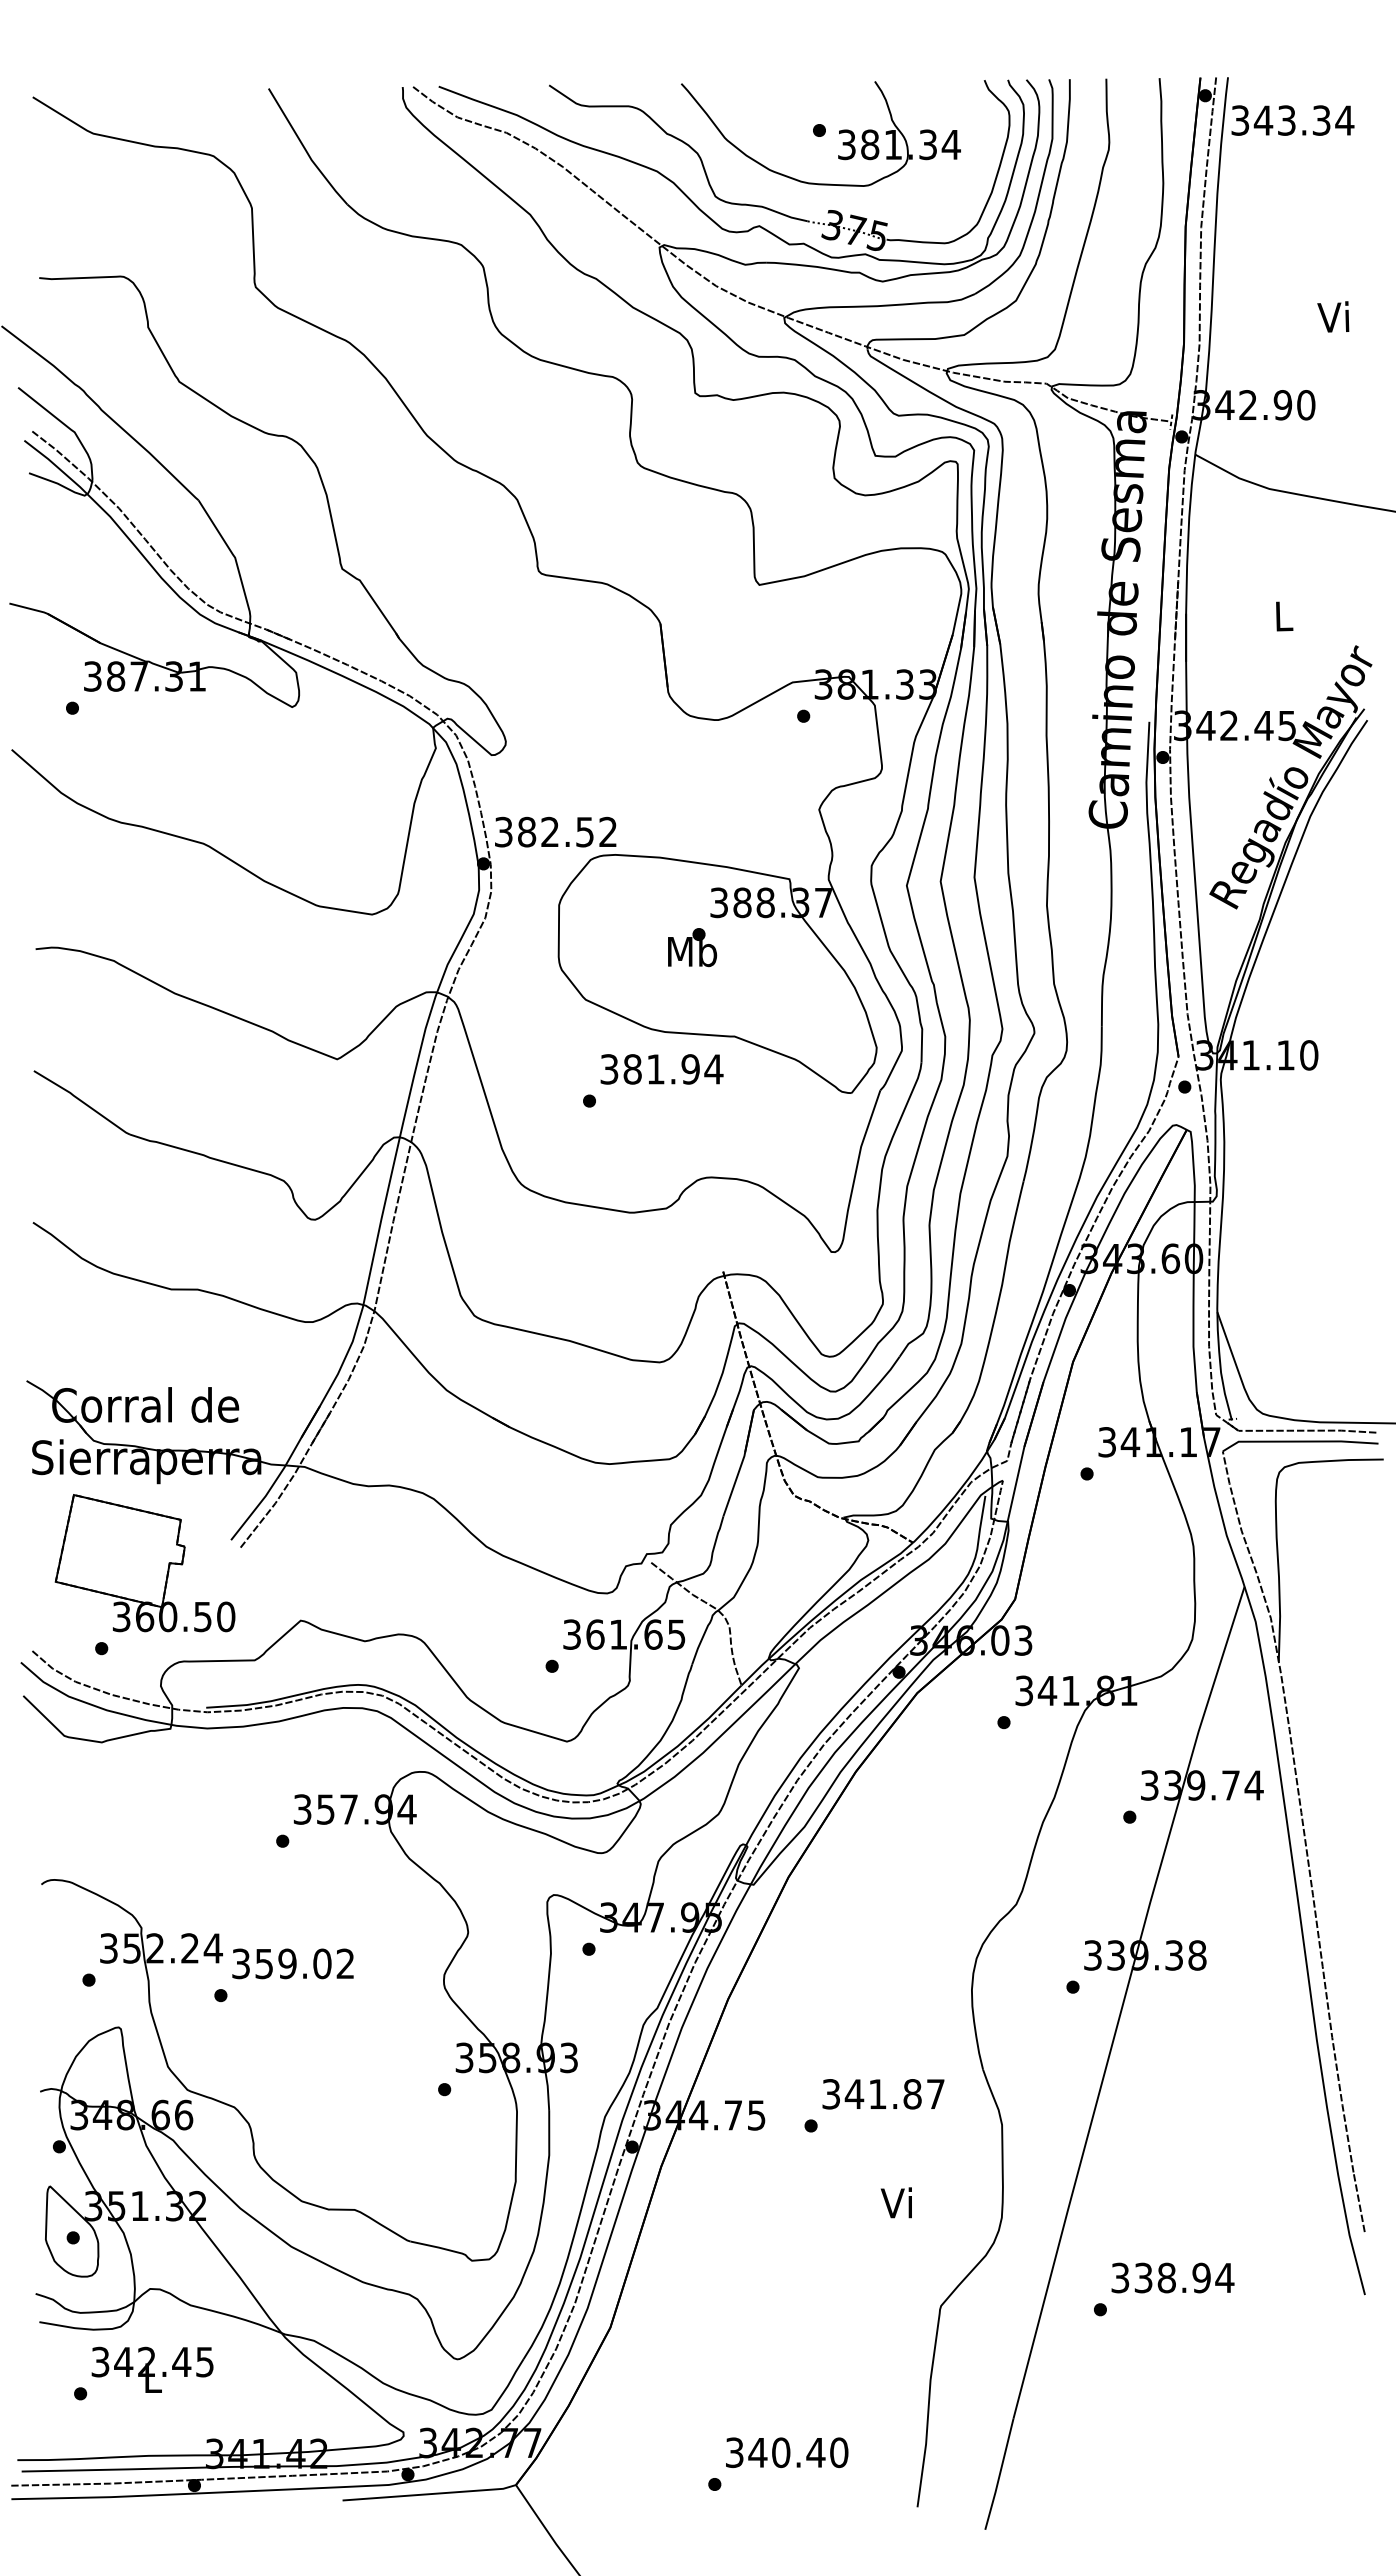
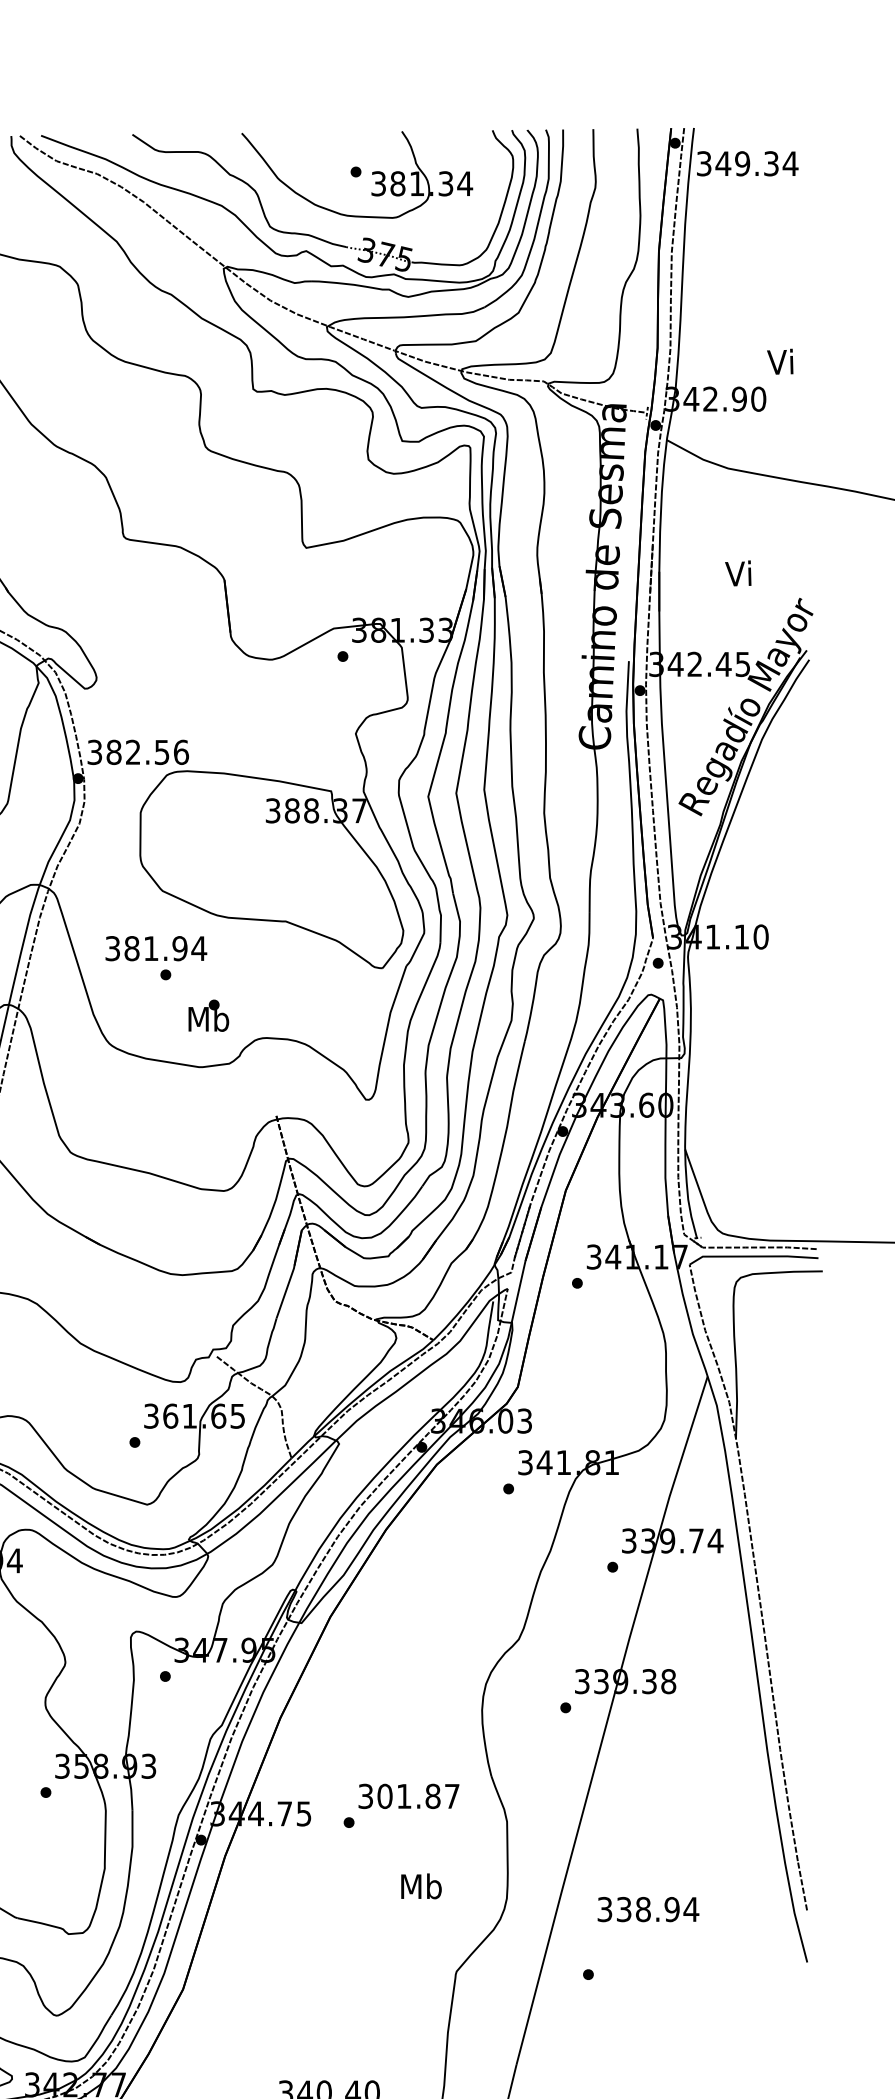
text: (1286, 120) -> (742, 163), 343.34 -> 349.34
text: (1333, 316) -> (780, 361), moved
text: (1281, 615) -> (738, 573), L -> Vi
text: (608, 831) -> (181, 751), 382.52 -> 382.56
text: (692, 947) -> (208, 1015), moved
text: (661, 1069) -> (155, 948), moved
text: (854, 2094) -> (385, 1796), 341.87 -> 301.87
text: (898, 2202) -> (421, 1885), Vi -> Mb
text: (1172, 2277) -> (648, 1909), moved

